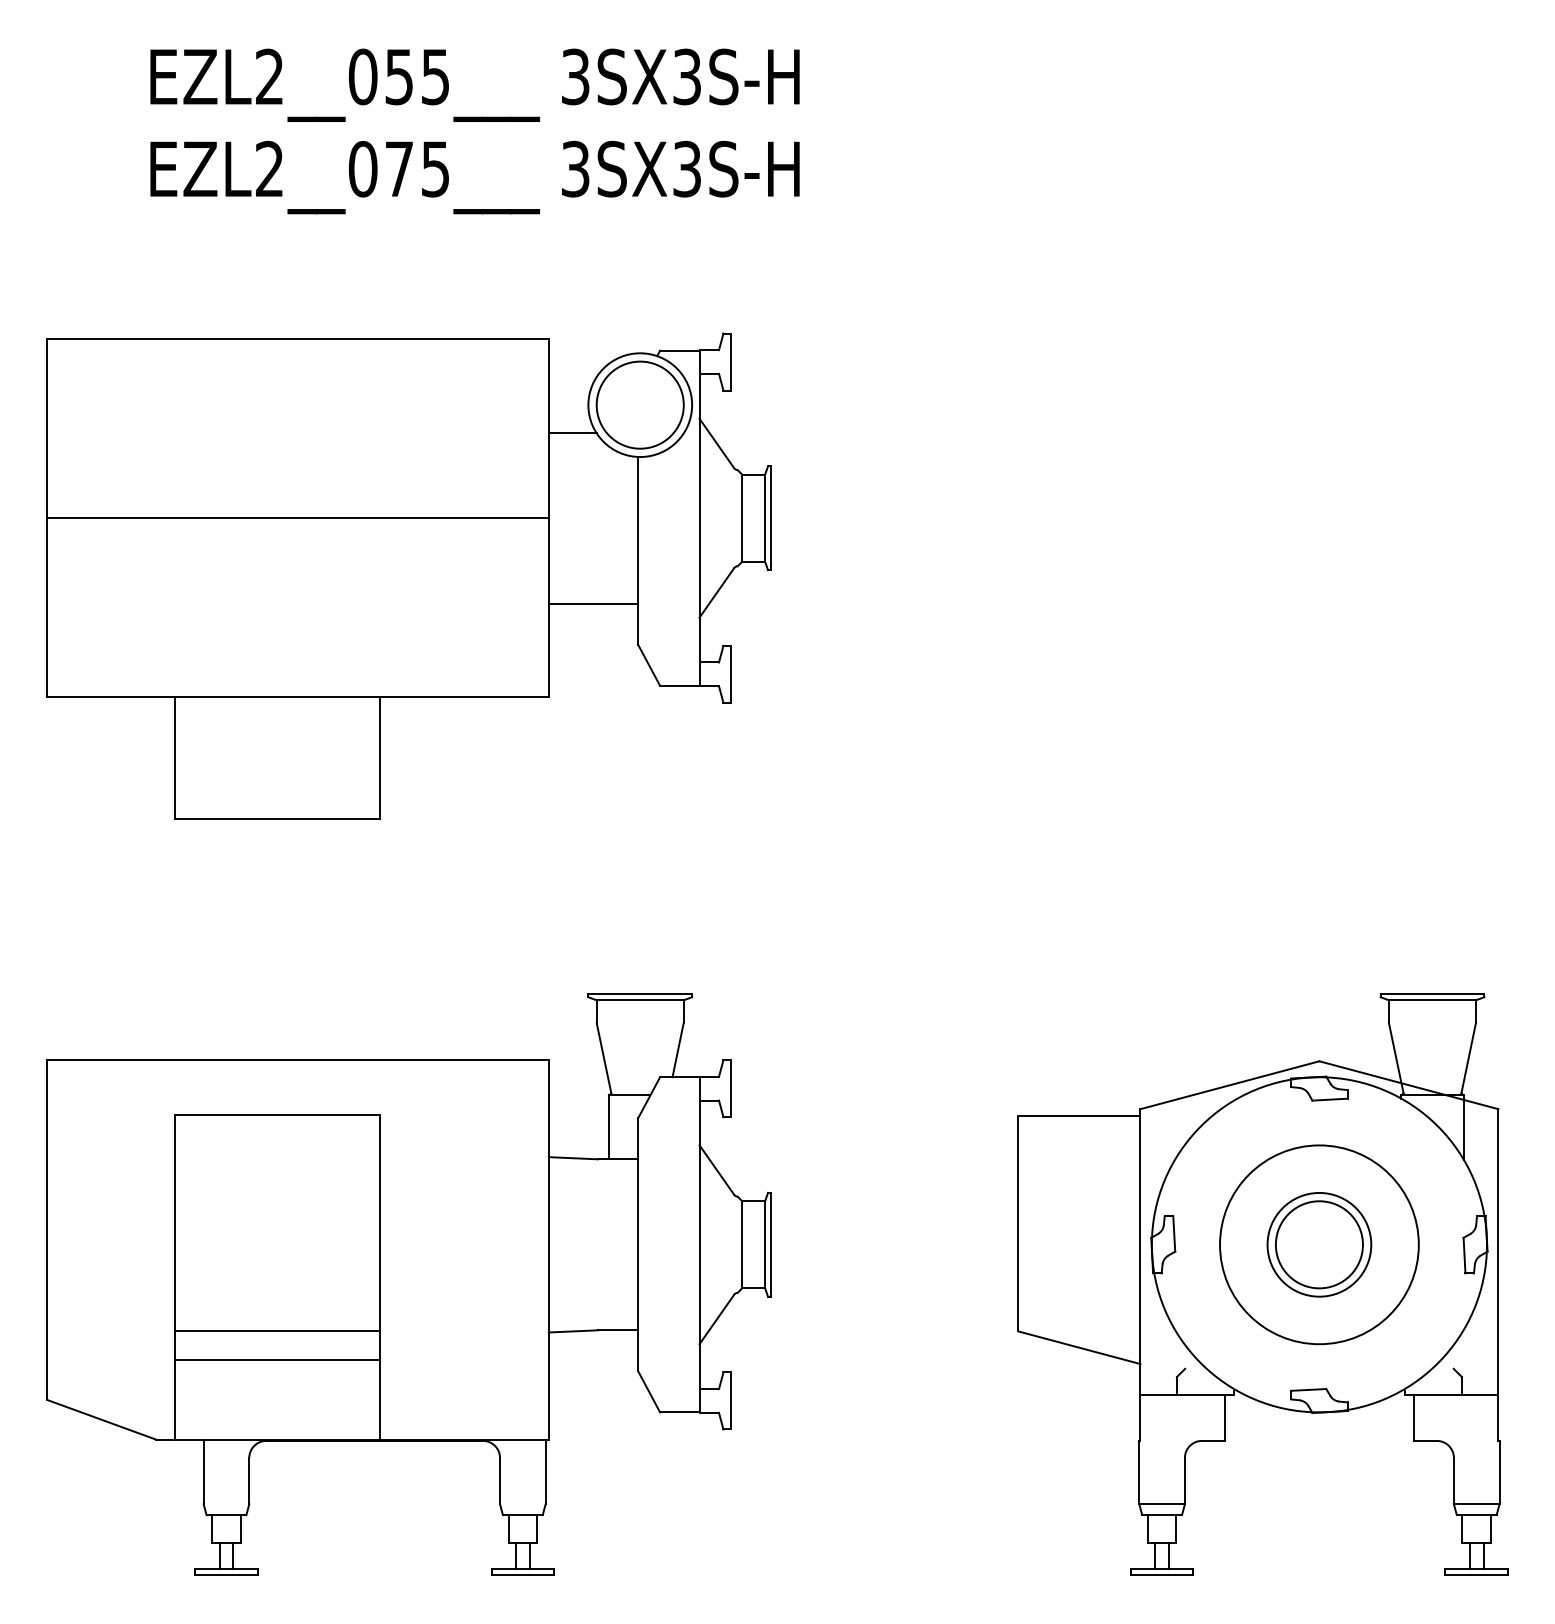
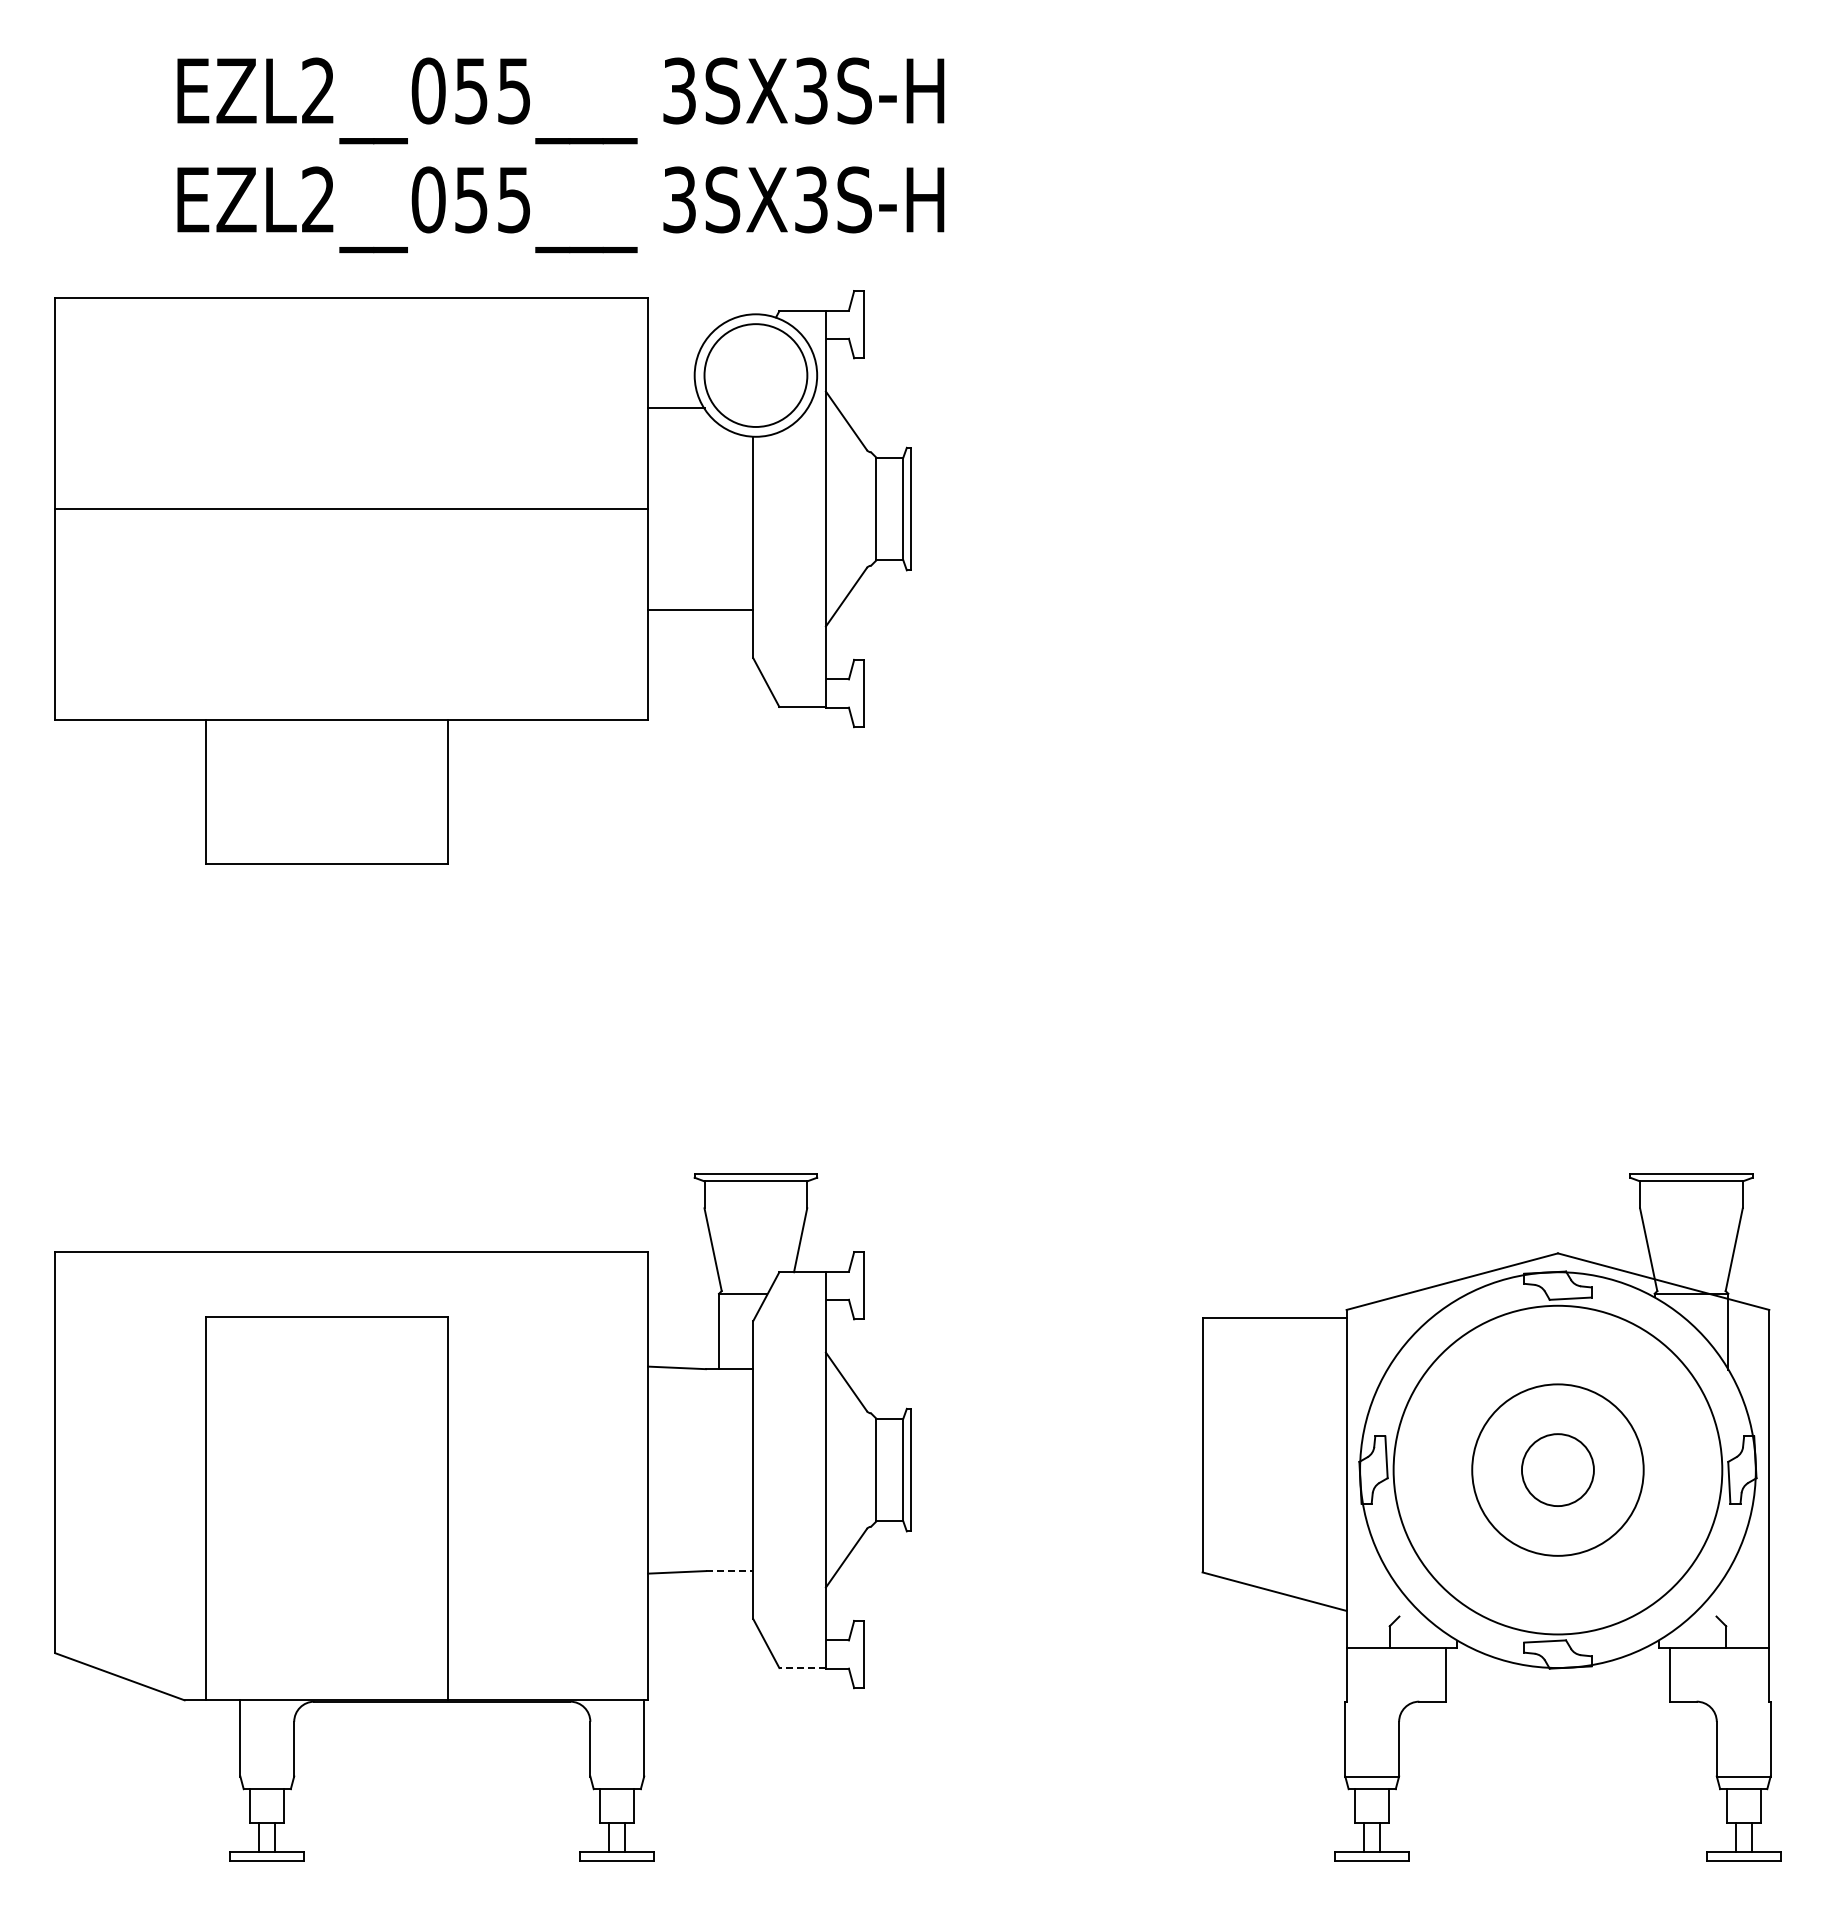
text: (399, 169) -> (471, 200), EZL2__075___ -> EZL2__055___
part: (408, 576) -> (482, 577), moved
circle: (1319, 1244) -> (1557, 1469), size x0.7
circle: (1319, 1244) -> (1557, 1469), size x1.4
circle: (1319, 1244) -> (1557, 1469), size x1.4
line: (617, 1330) -> (729, 1571), solid -> dashed
line: (277, 1331) -> (327, 1572), removed
line: (277, 1360) -> (327, 1606), removed
line: (679, 1412) -> (802, 1668), solid -> dashed

